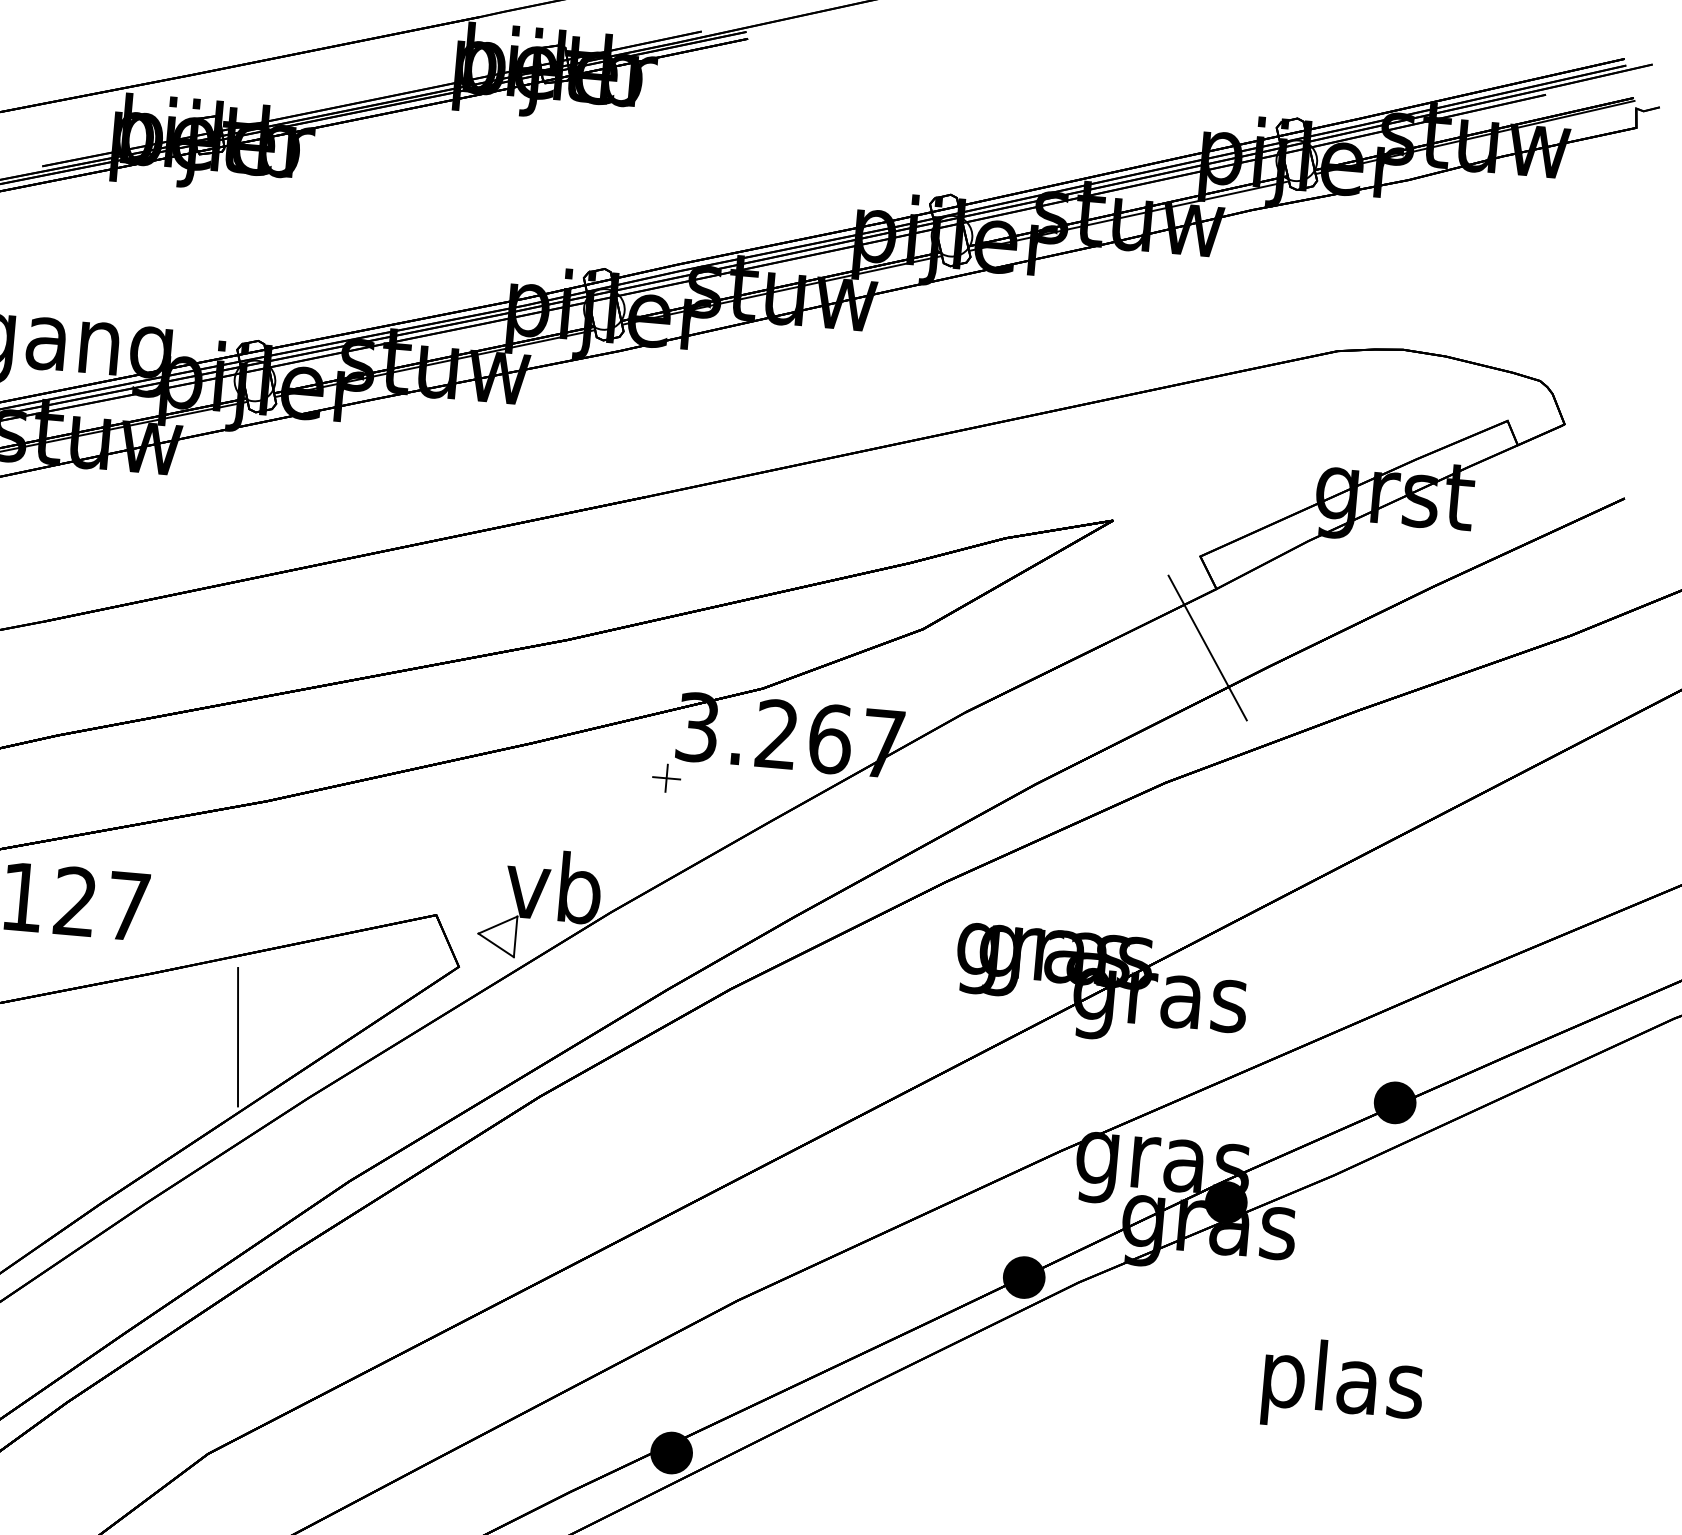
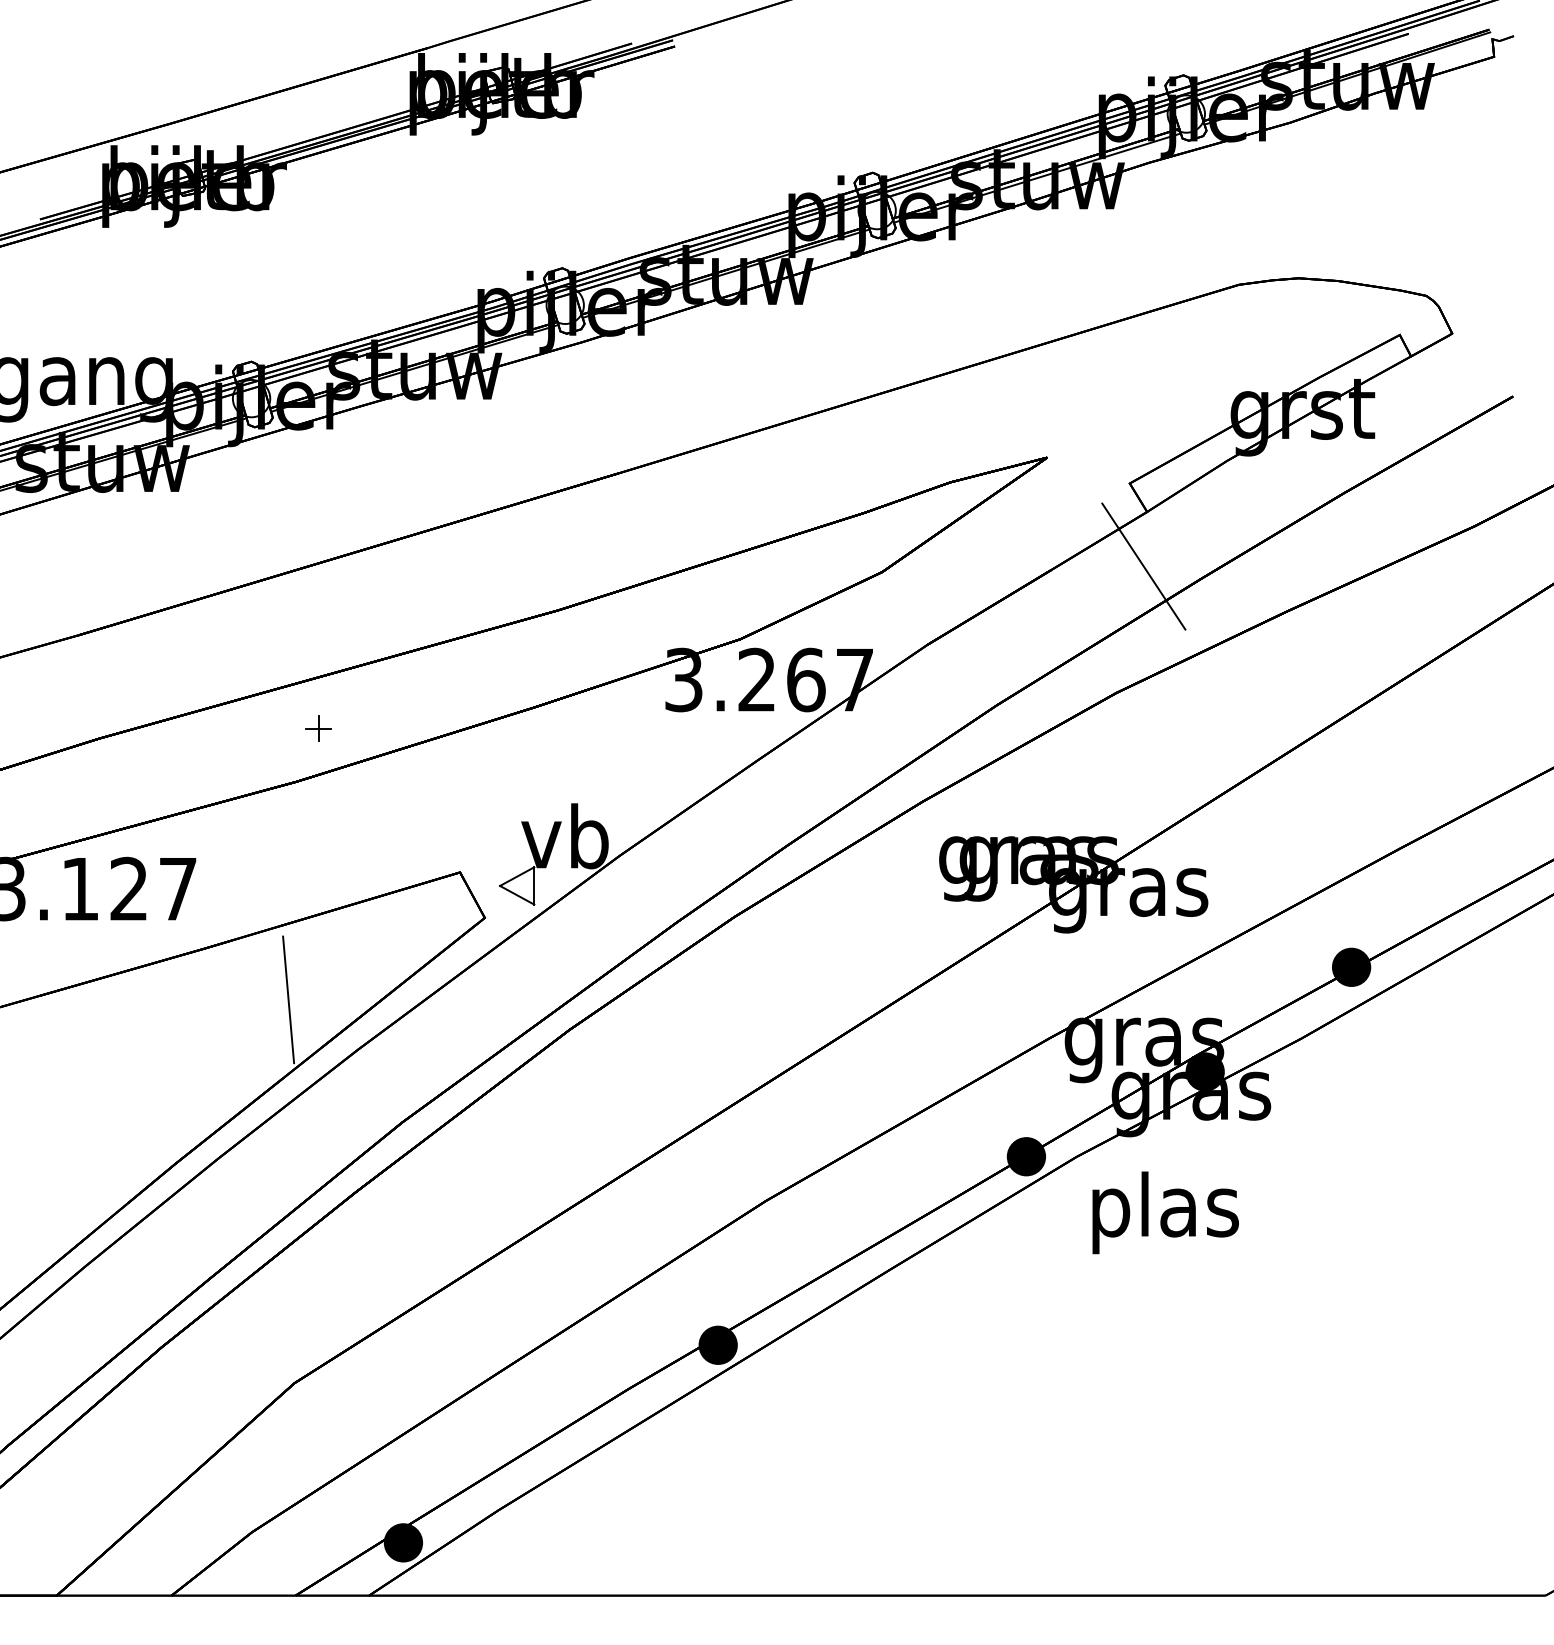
part: (666, 777) -> (318, 728), moved
text: (1342, 1386) -> (1165, 1212), moved

